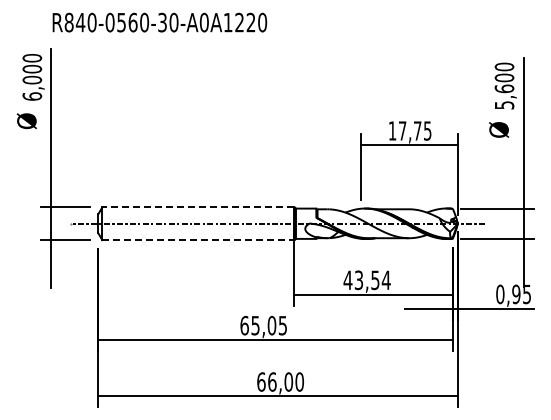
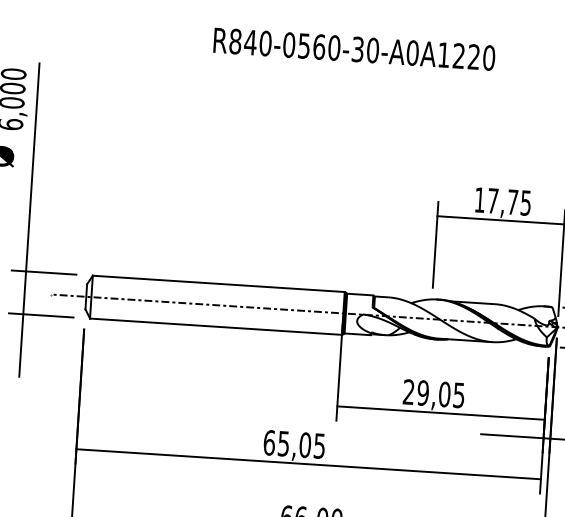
text: (159, 22) -> (353, 49), moved
line: (197, 207) -> (217, 283), dashed -> solid
line: (198, 240) -> (216, 327), dashed -> solid
text: (366, 280) -> (433, 393), 43,54 -> 29,05

